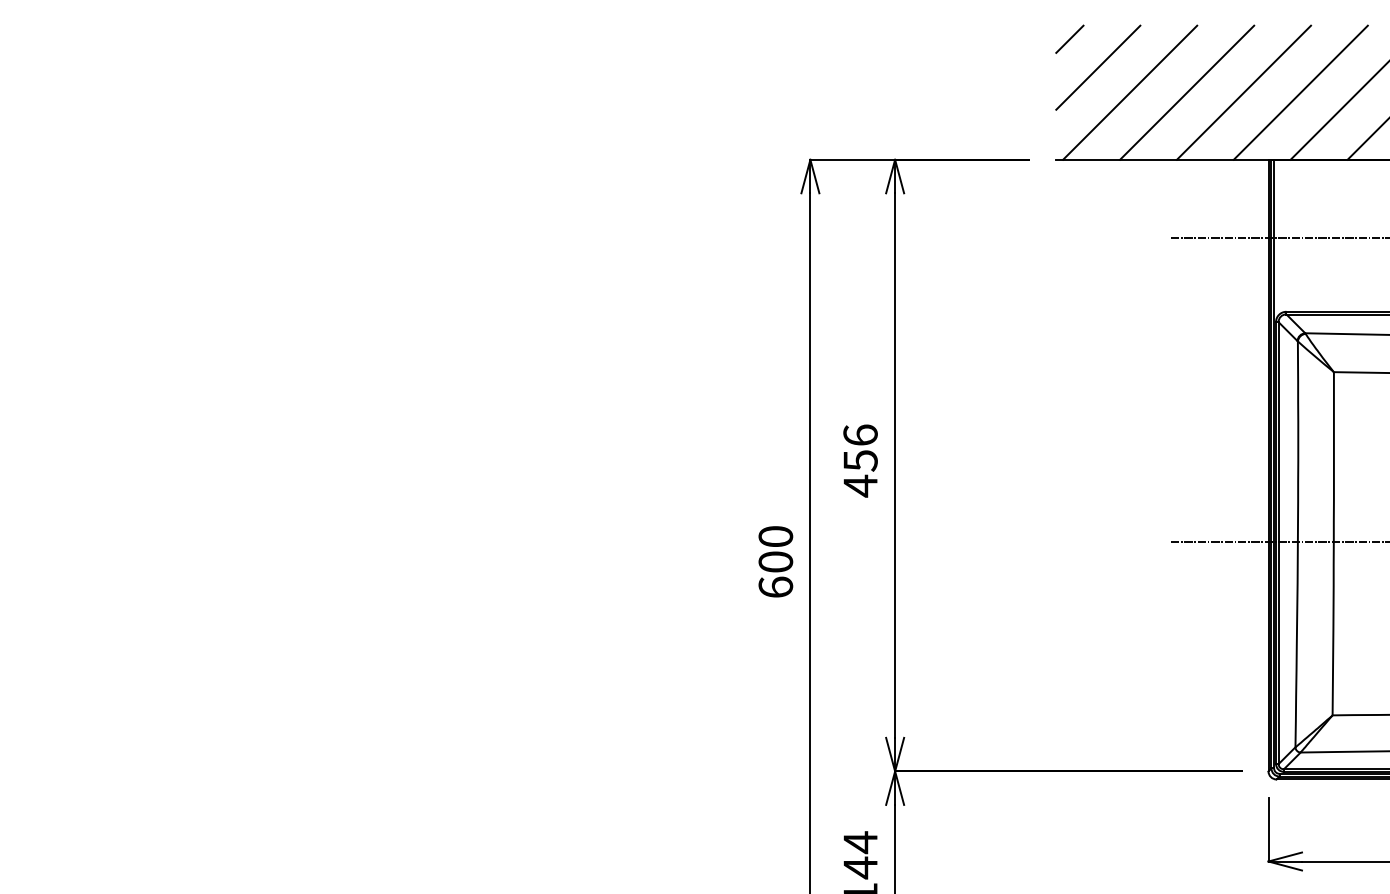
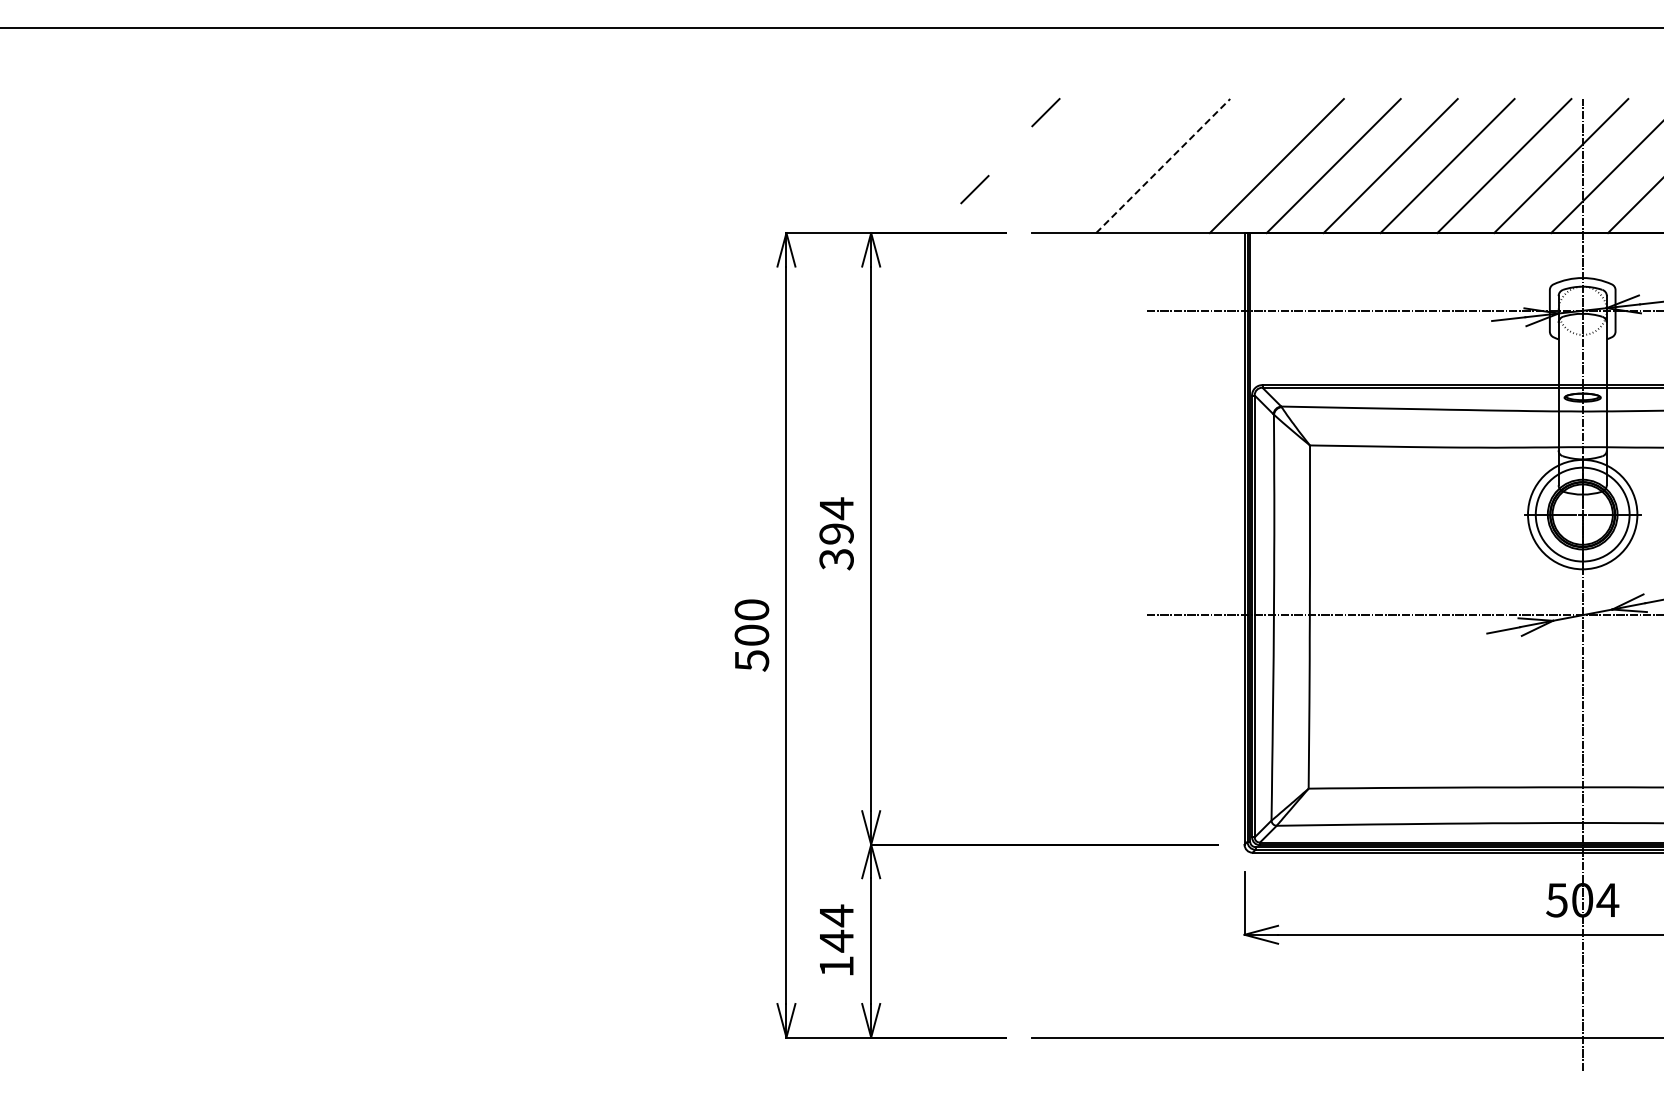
line: (1098, 68) -> (1074, 141), removed
line: (1130, 93) -> (1106, 166), removed
line: (1187, 93) -> (1163, 166), solid -> dashed
line: (1244, 93) -> (1220, 166), removed
line: (998, 116) -> (974, 189), added
text: (860, 460) -> (836, 533), 456 -> 394
text: (775, 587) -> (751, 660), 600 -> 500

